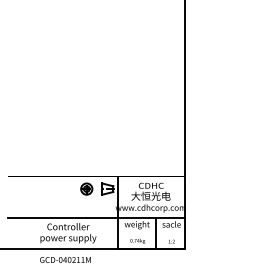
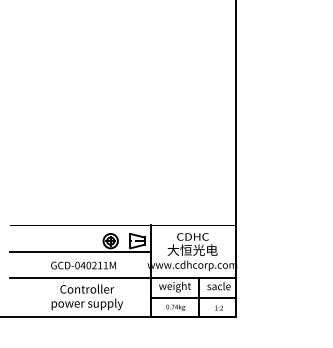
line: (63, 197) -> (80, 251), added
line: (151, 233) -> (193, 297), added
text: (65, 259) -> (83, 265), moved

